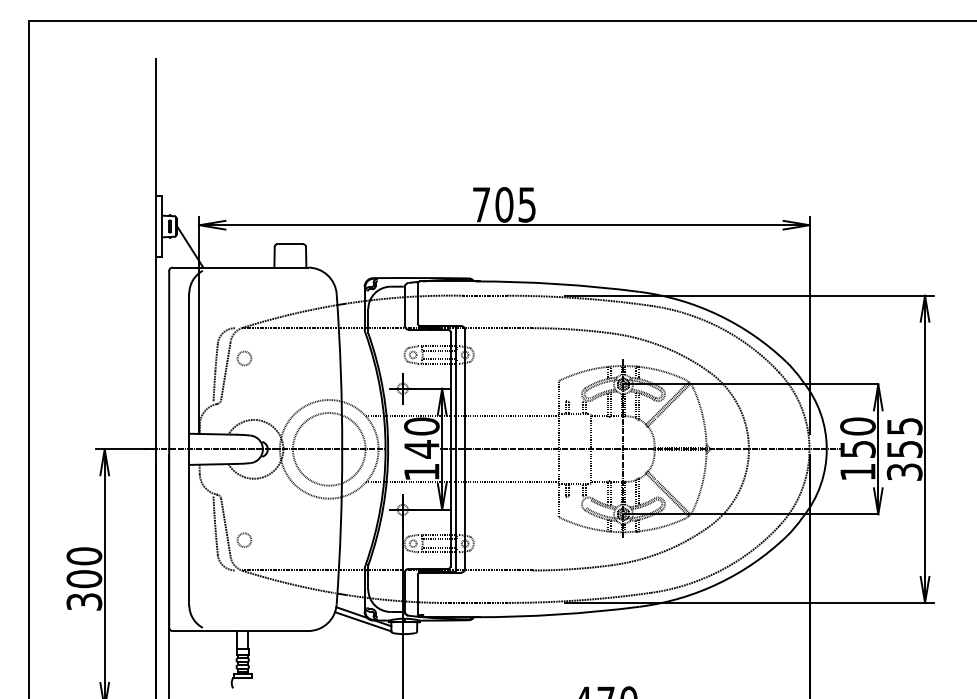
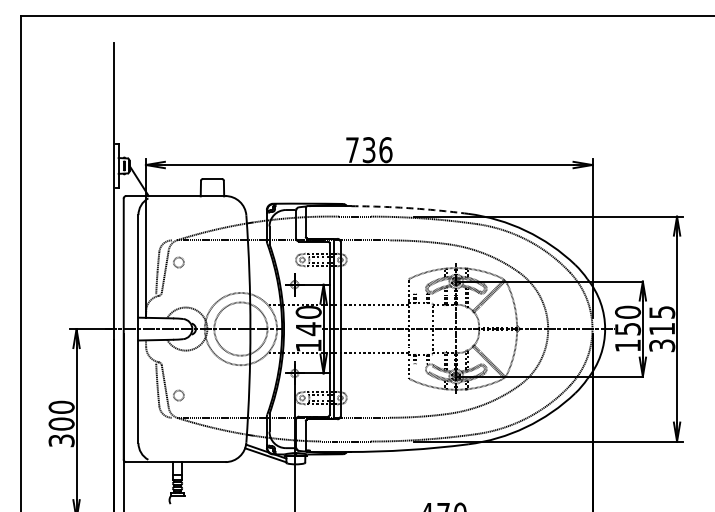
text: (515, 205) -> (377, 150), 705 -> 736
arc: (558, 284) -> (408, 208), solid -> dashed
text: (905, 449) -> (662, 329), 355 -> 315

